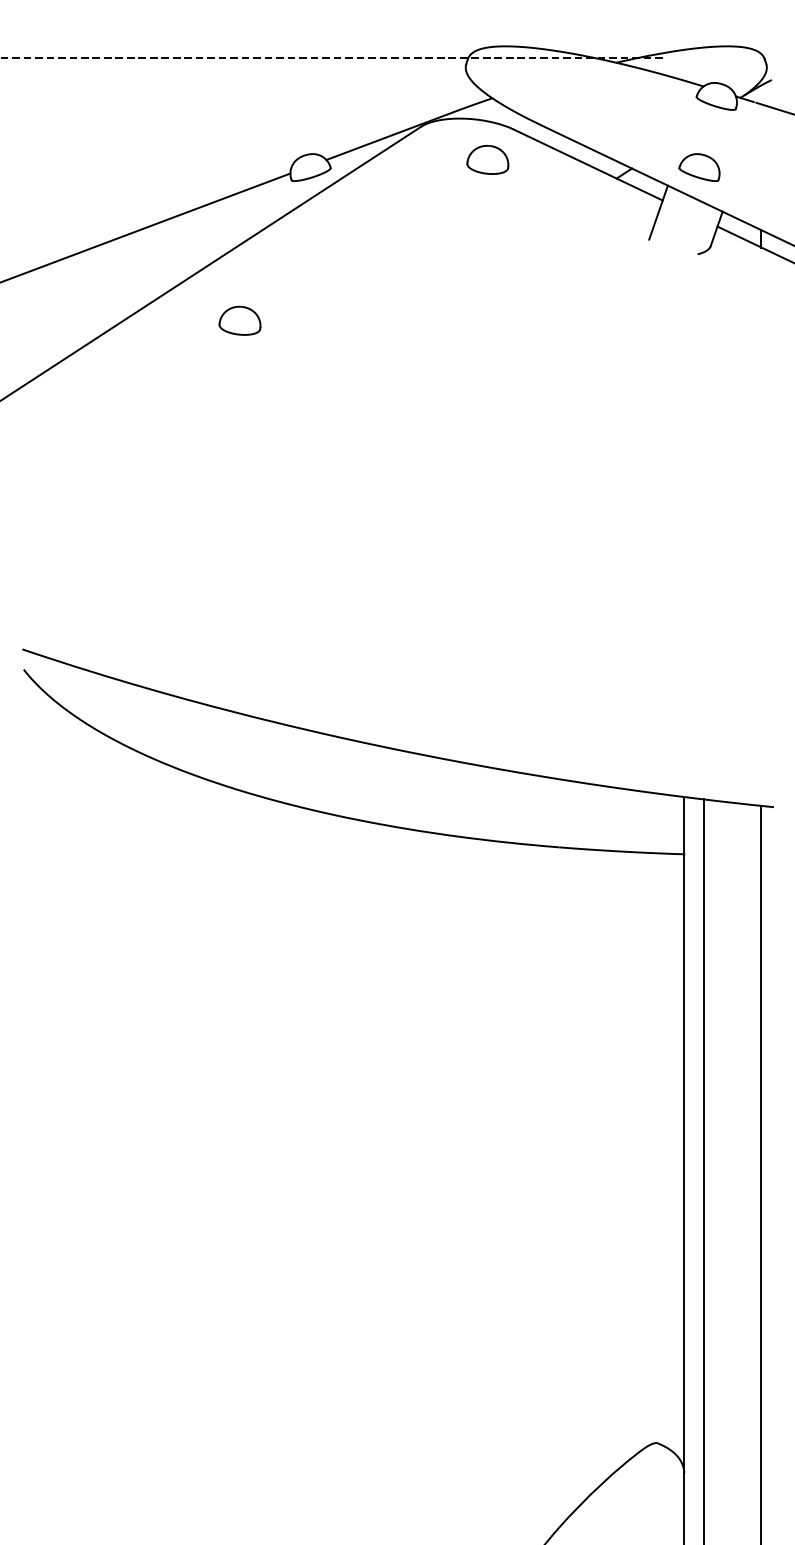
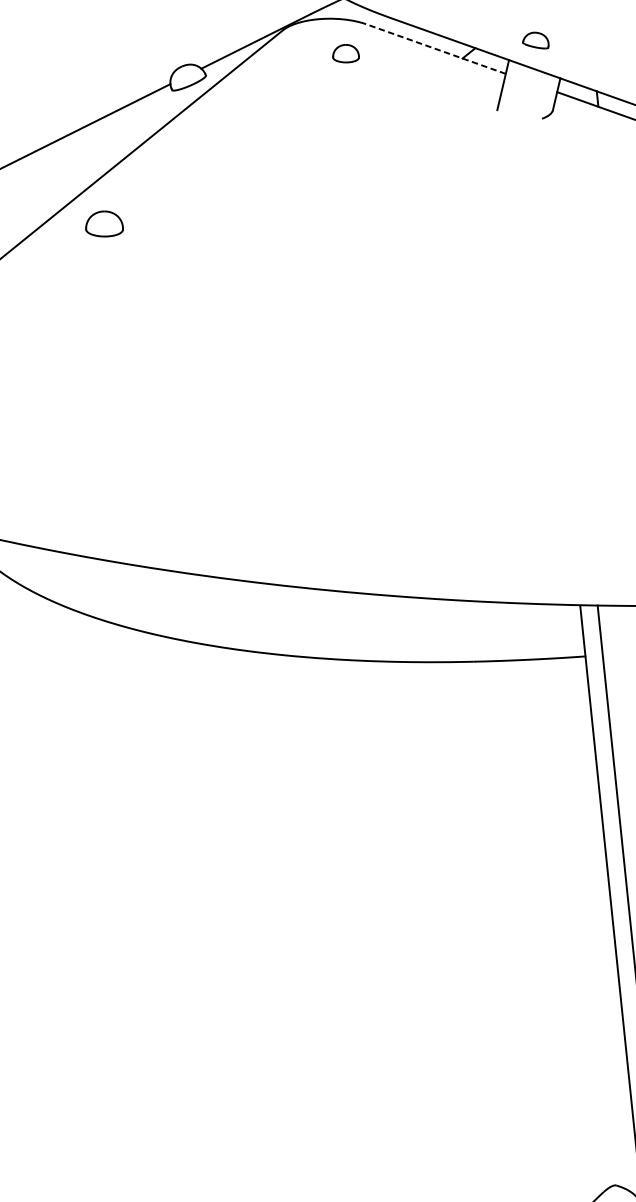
part: (487, 159) -> (345, 53), size x0.7
line: (588, 165) -> (436, 49), solid -> dashed
part: (699, 167) -> (535, 40), size x0.7
part: (239, 320) -> (103, 223), moved

